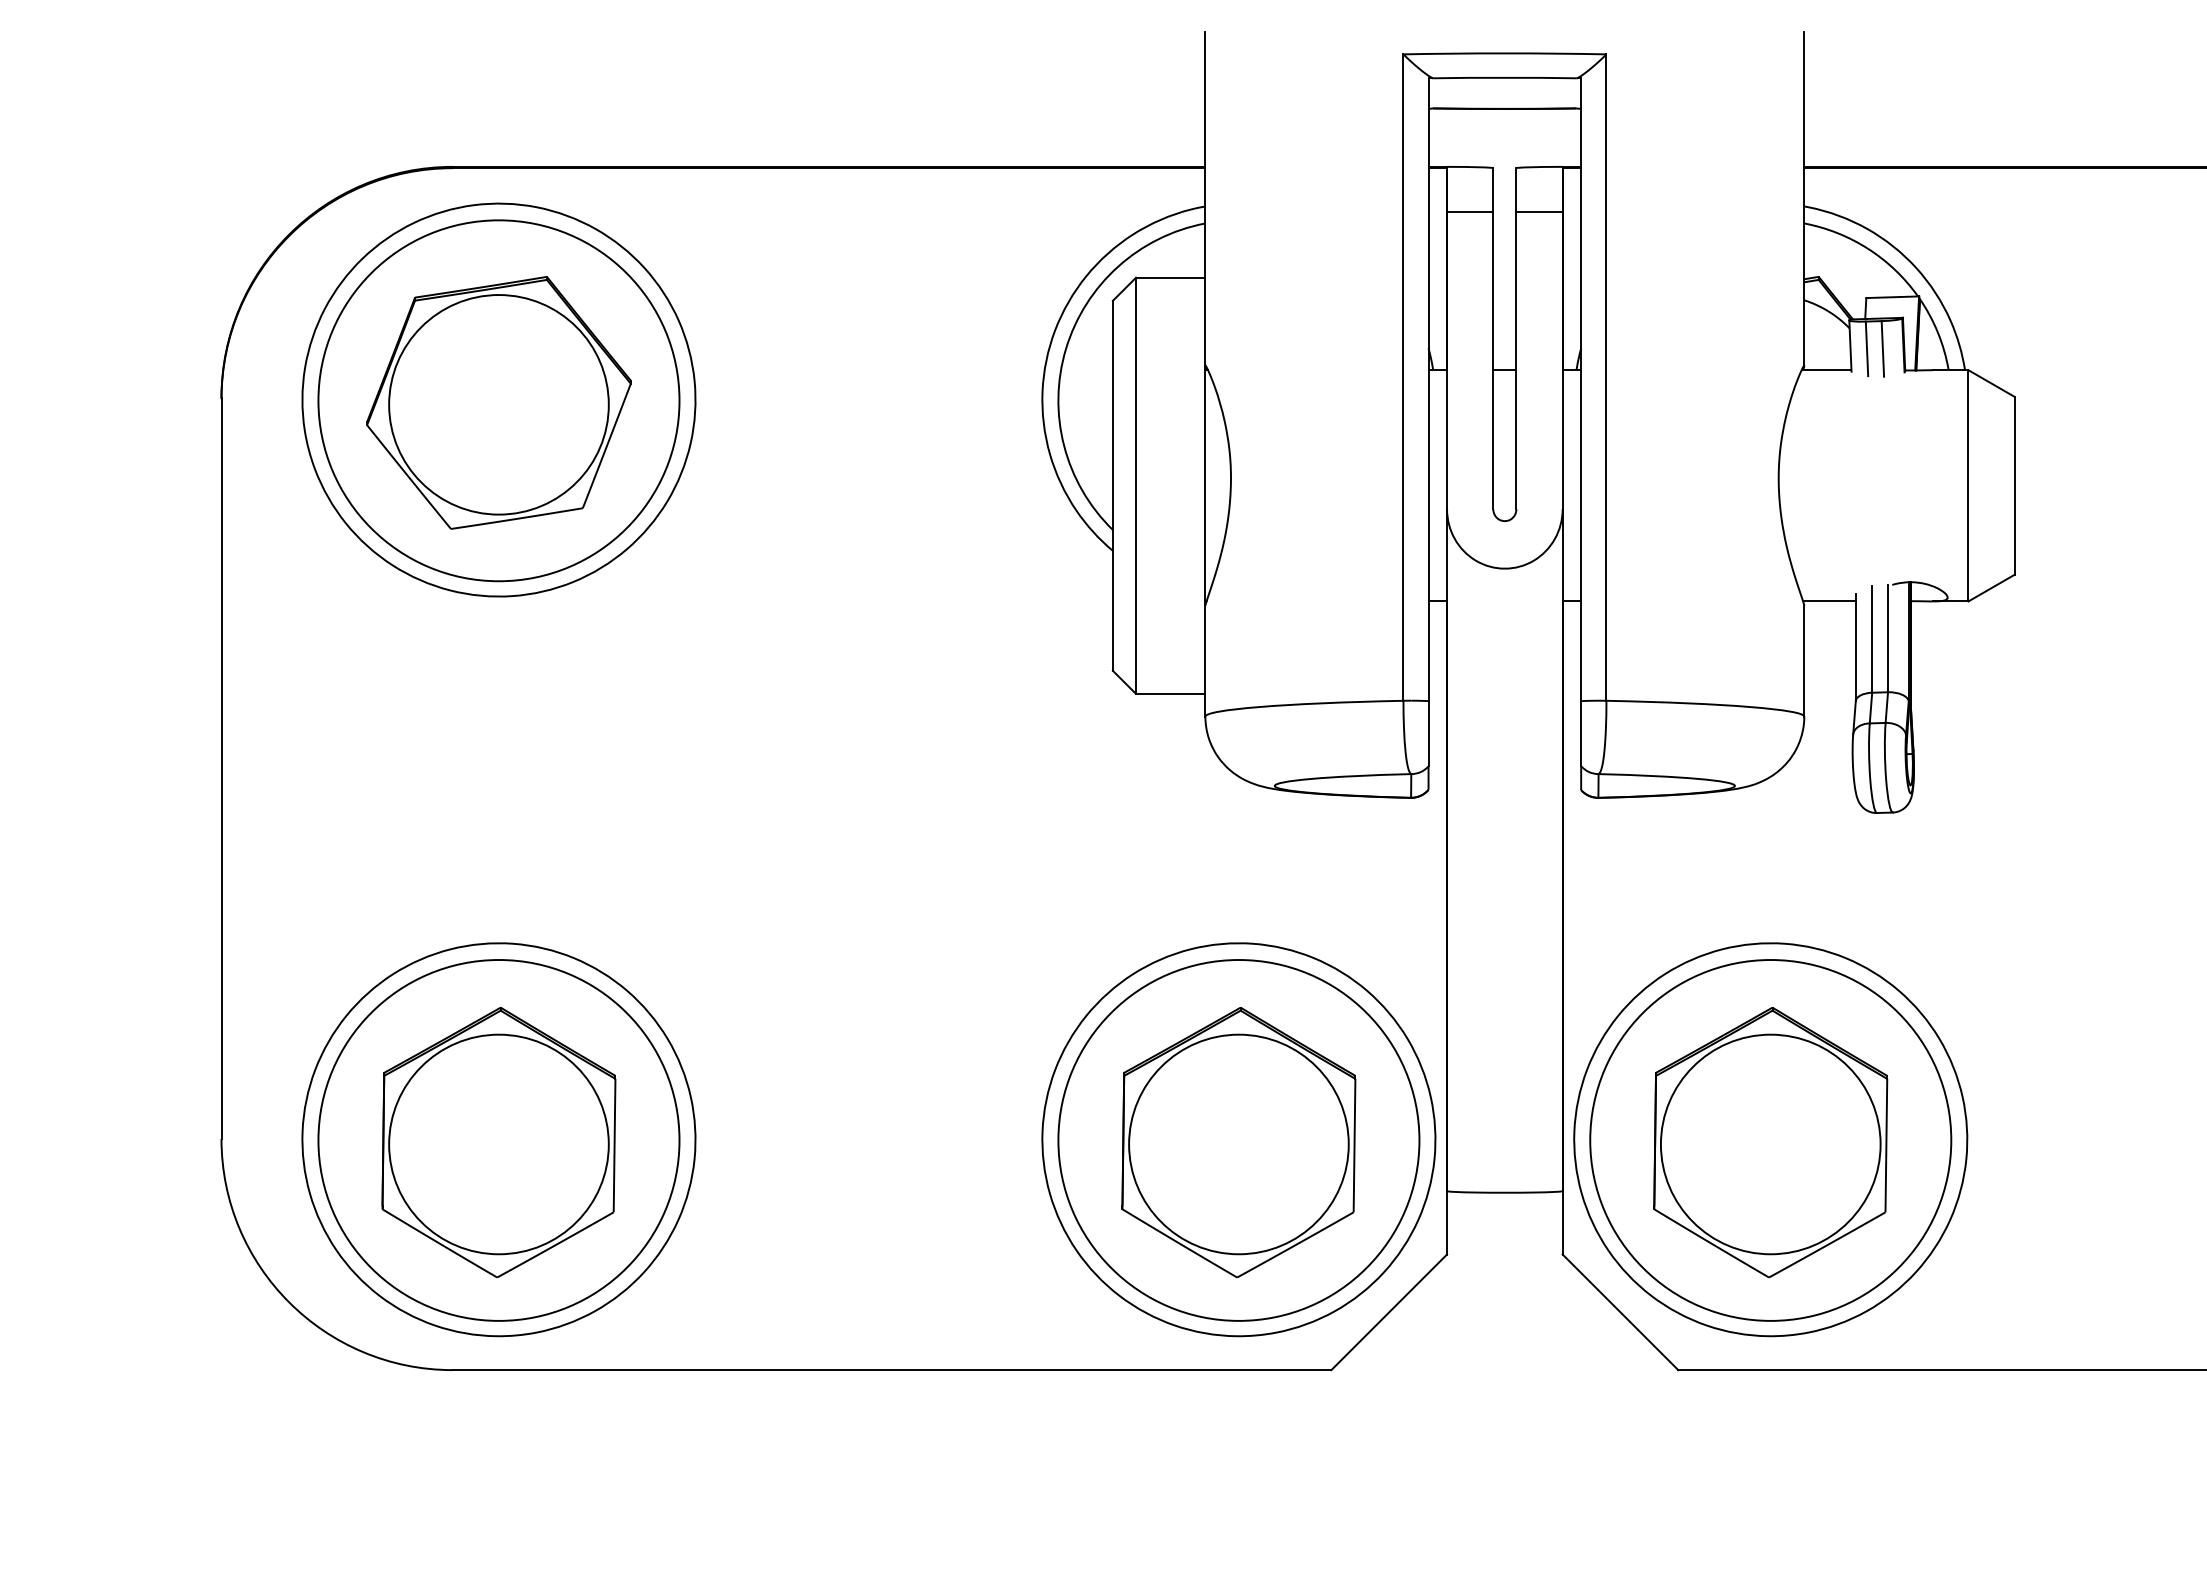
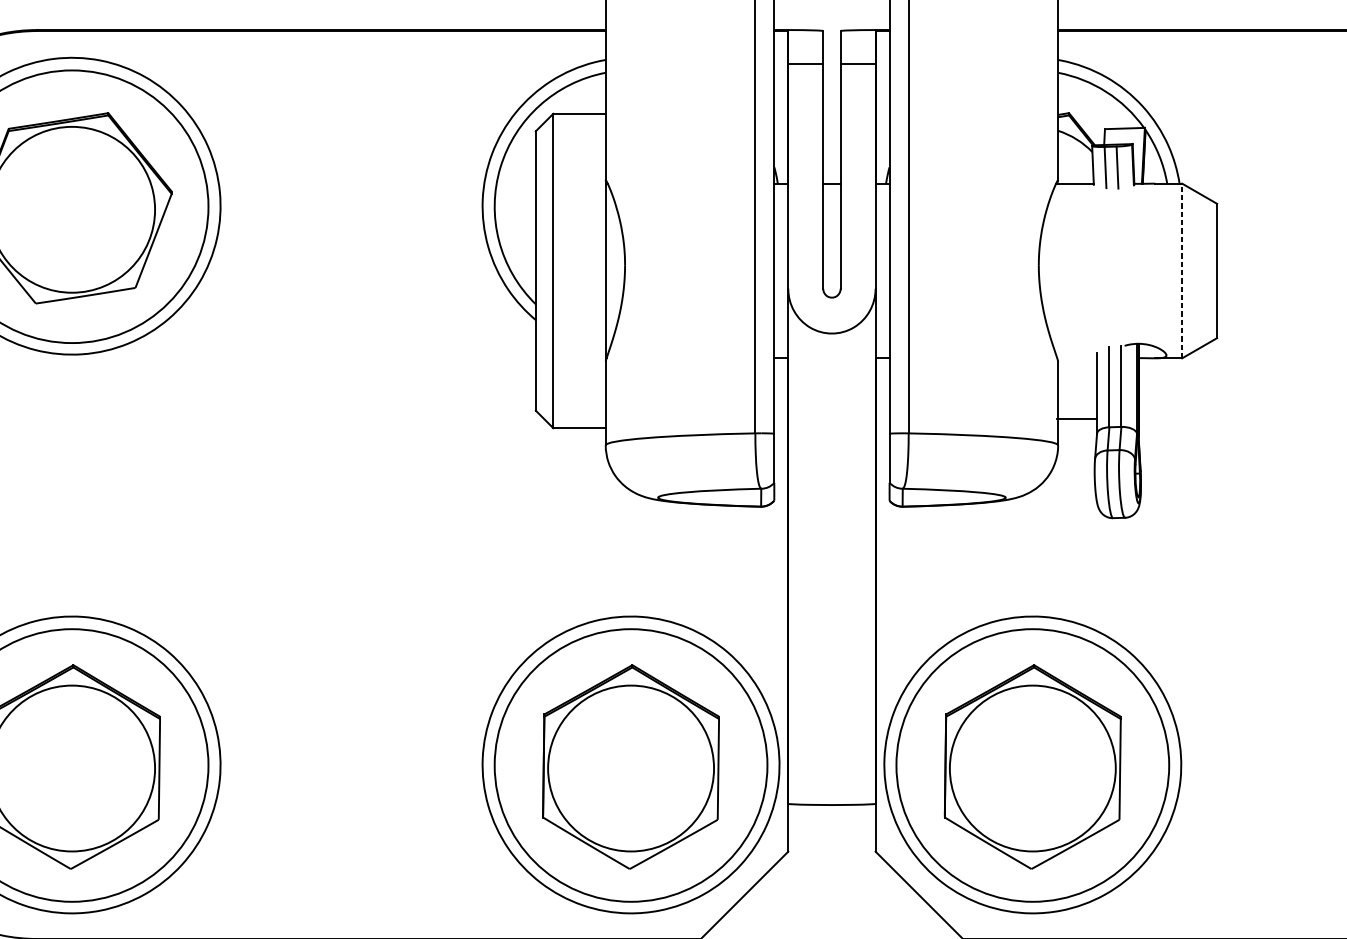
line: (1968, 485) -> (1182, 270), solid -> dashed
line: (1829, 601) -> (1077, 418), moved

